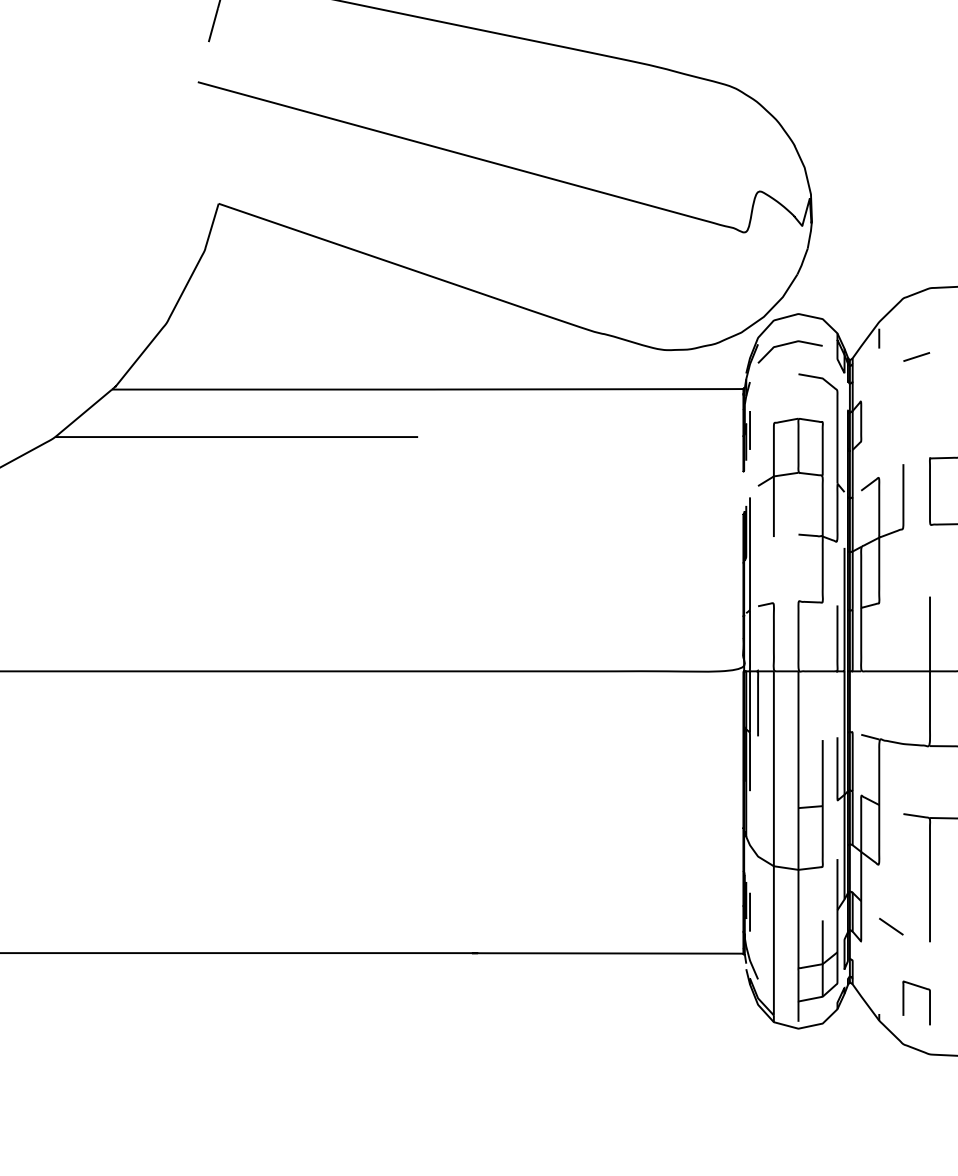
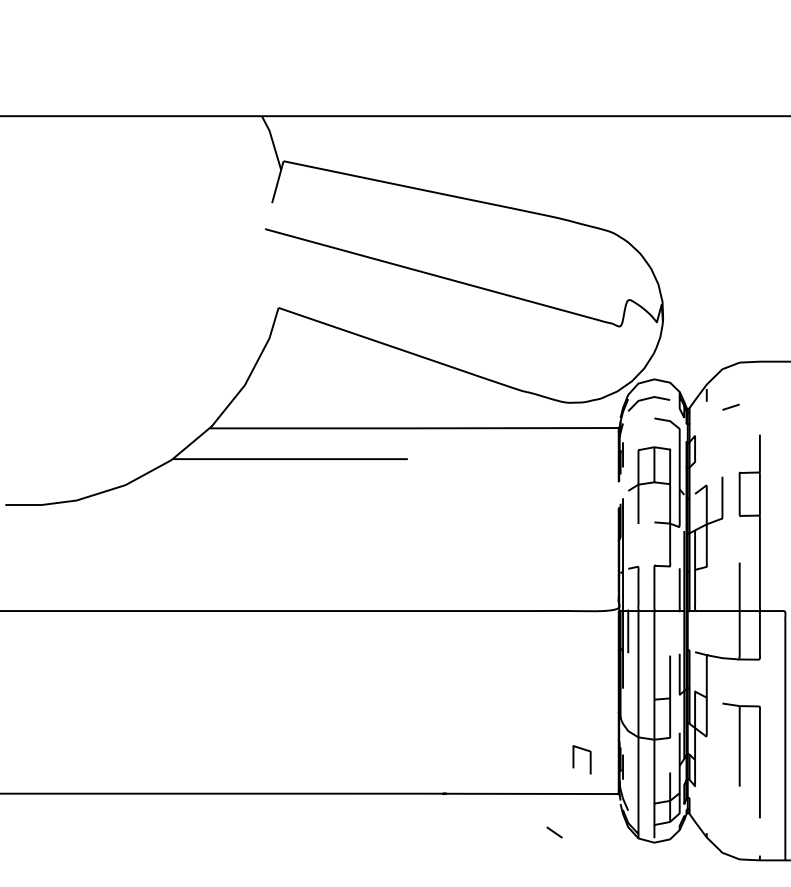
line: (891, 926) -> (554, 832), moved
curve: (905, 1002) -> (574, 759), moved

